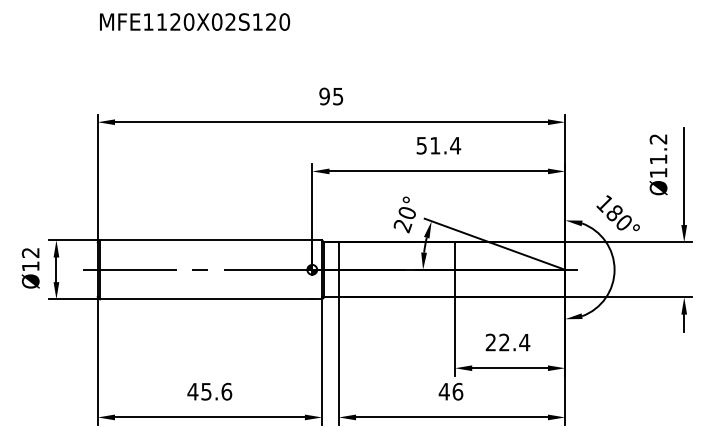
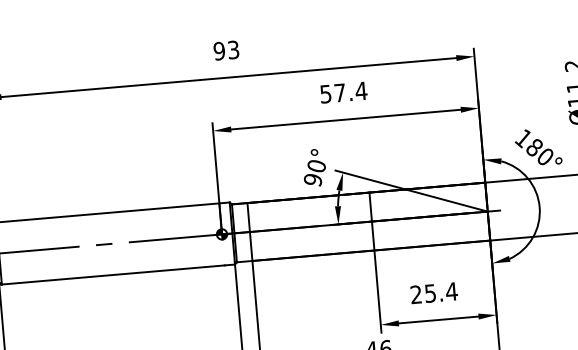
text: (338, 95) -> (233, 48), 95 -> 93
text: (435, 145) -> (340, 92), 51.4 -> 57.4
text: (402, 226) -> (312, 180), 20° -> 90°
text: (504, 342) -> (430, 293), 22.4 -> 25.4

